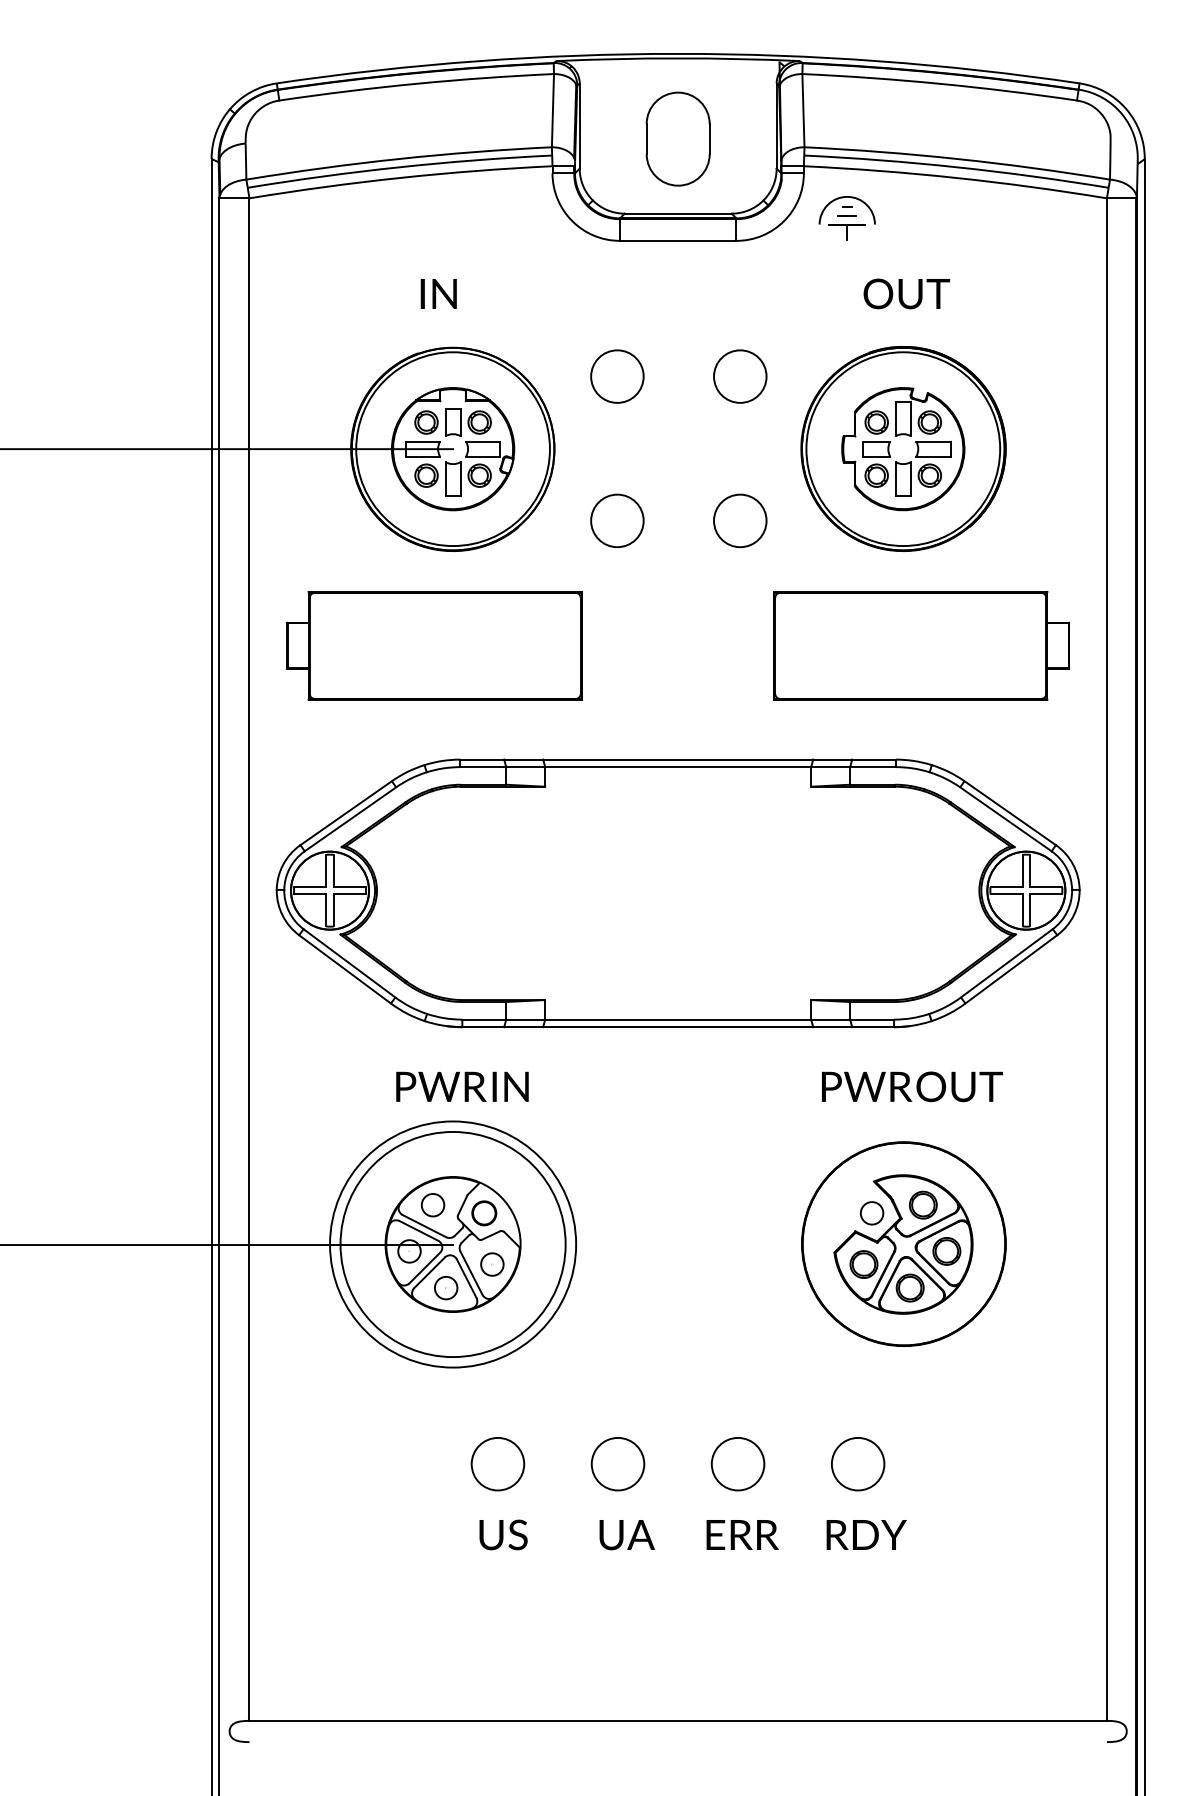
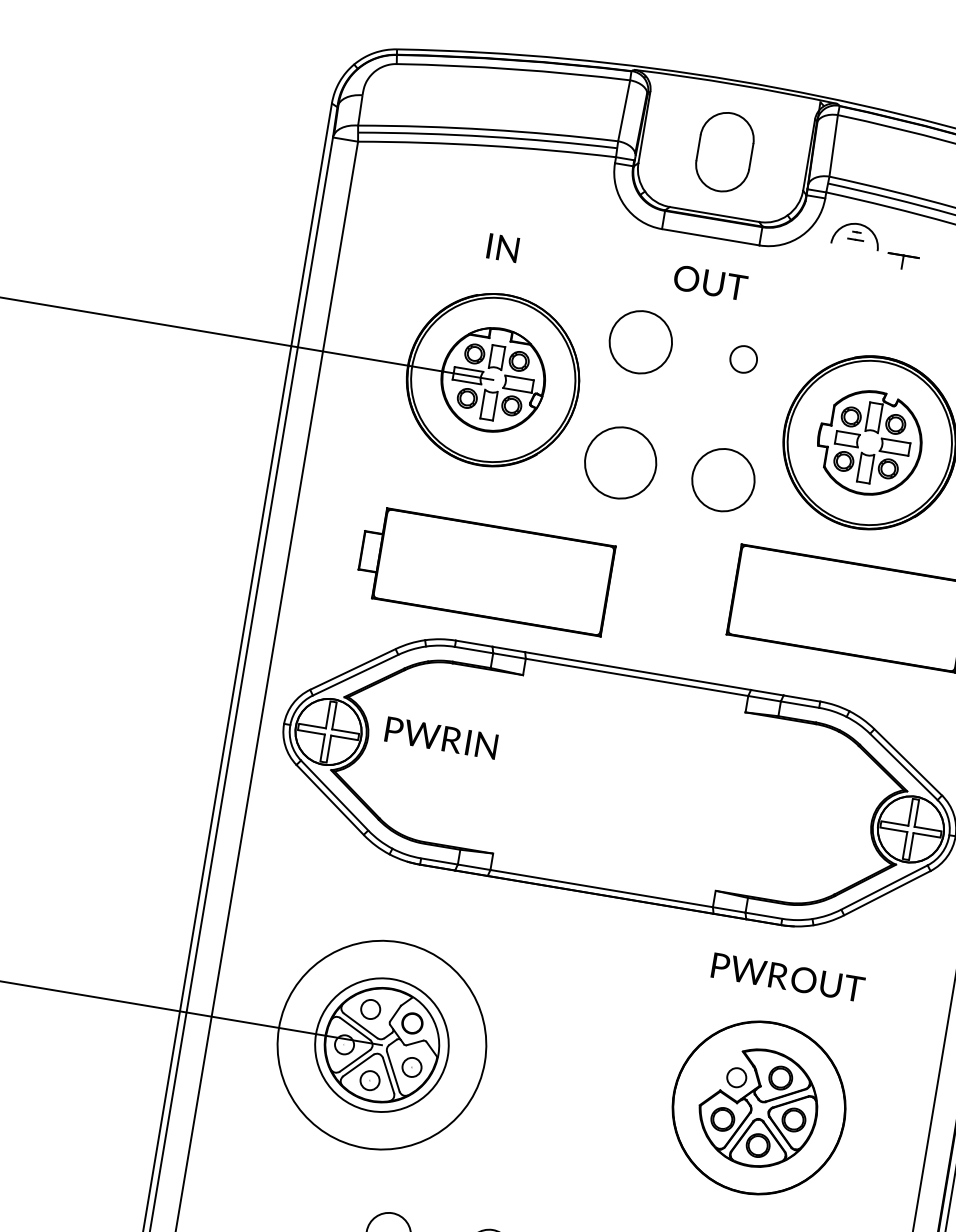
part: (846, 232) -> (901, 262), moved
text: (906, 293) -> (710, 282), moved
circle: (617, 376) -> (640, 342), size x1.4
circle: (740, 376) -> (743, 359), size x0.6
circle: (617, 520) -> (620, 462), size x1.6
circle: (740, 520) -> (723, 479), size x1.4
part: (434, 645) -> (484, 570), moved
text: (462, 1086) -> (441, 737), moved
circle: (452, 1244) -> (381, 1045), size x0.7

